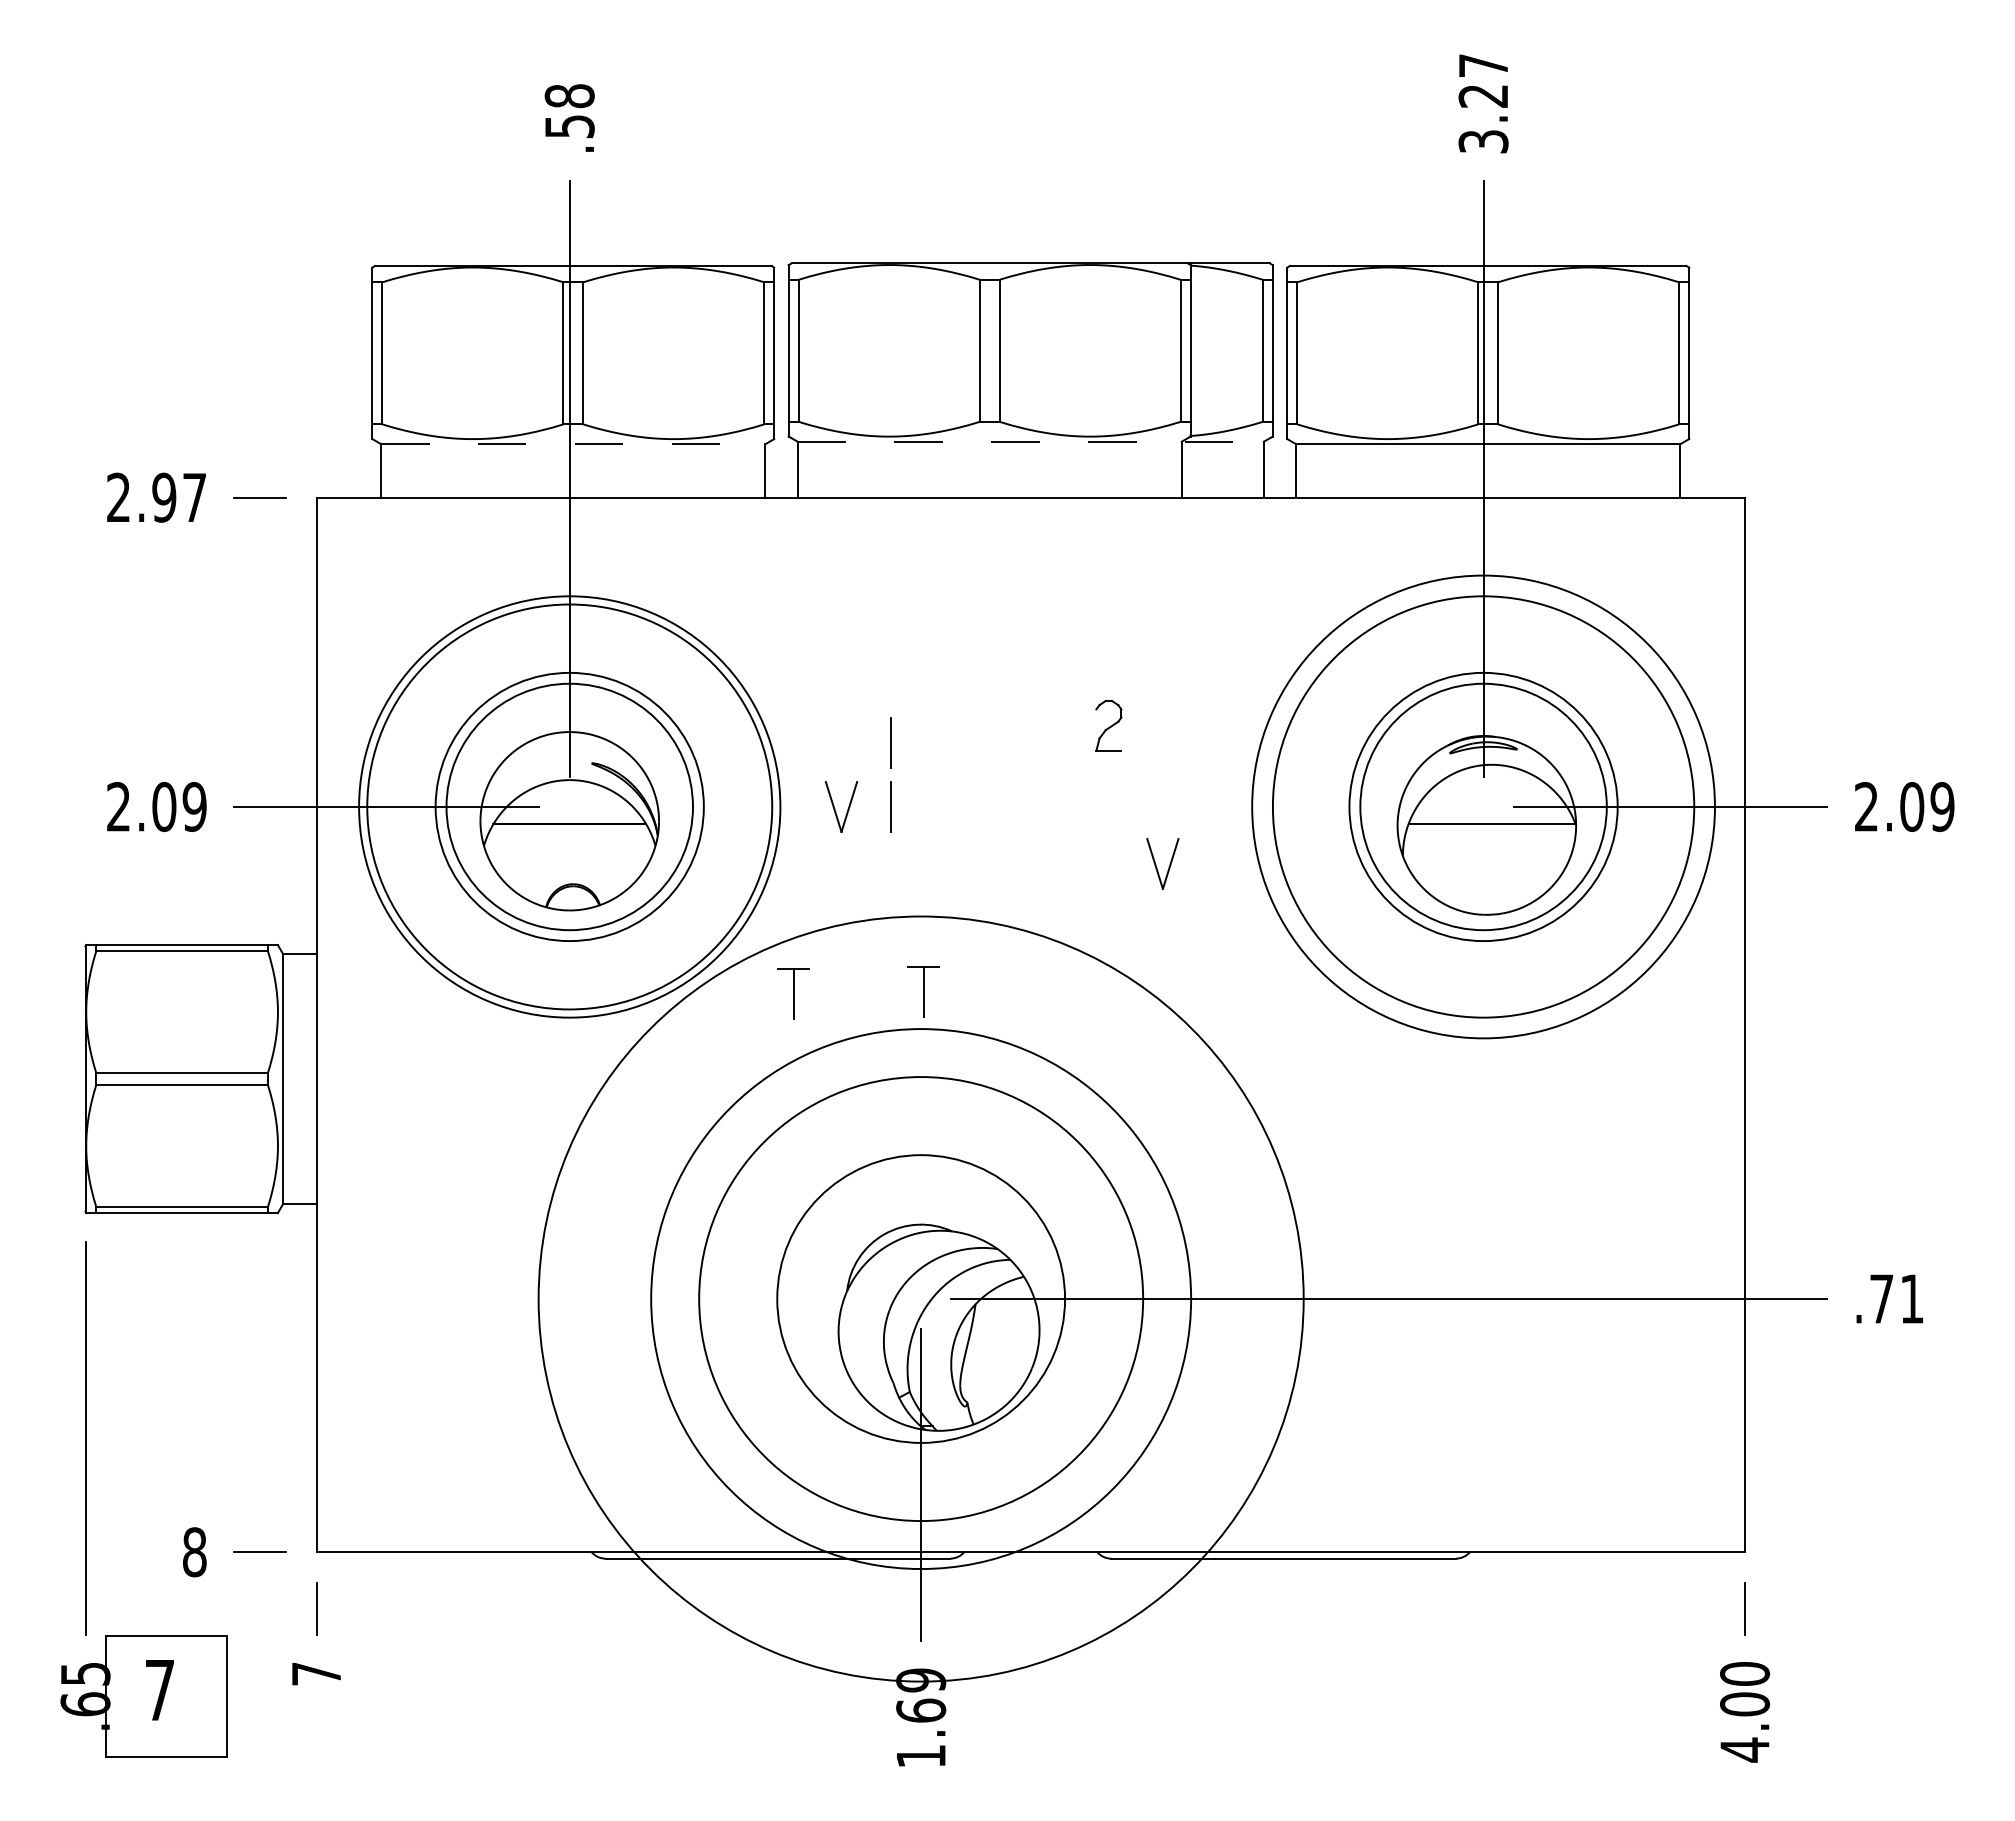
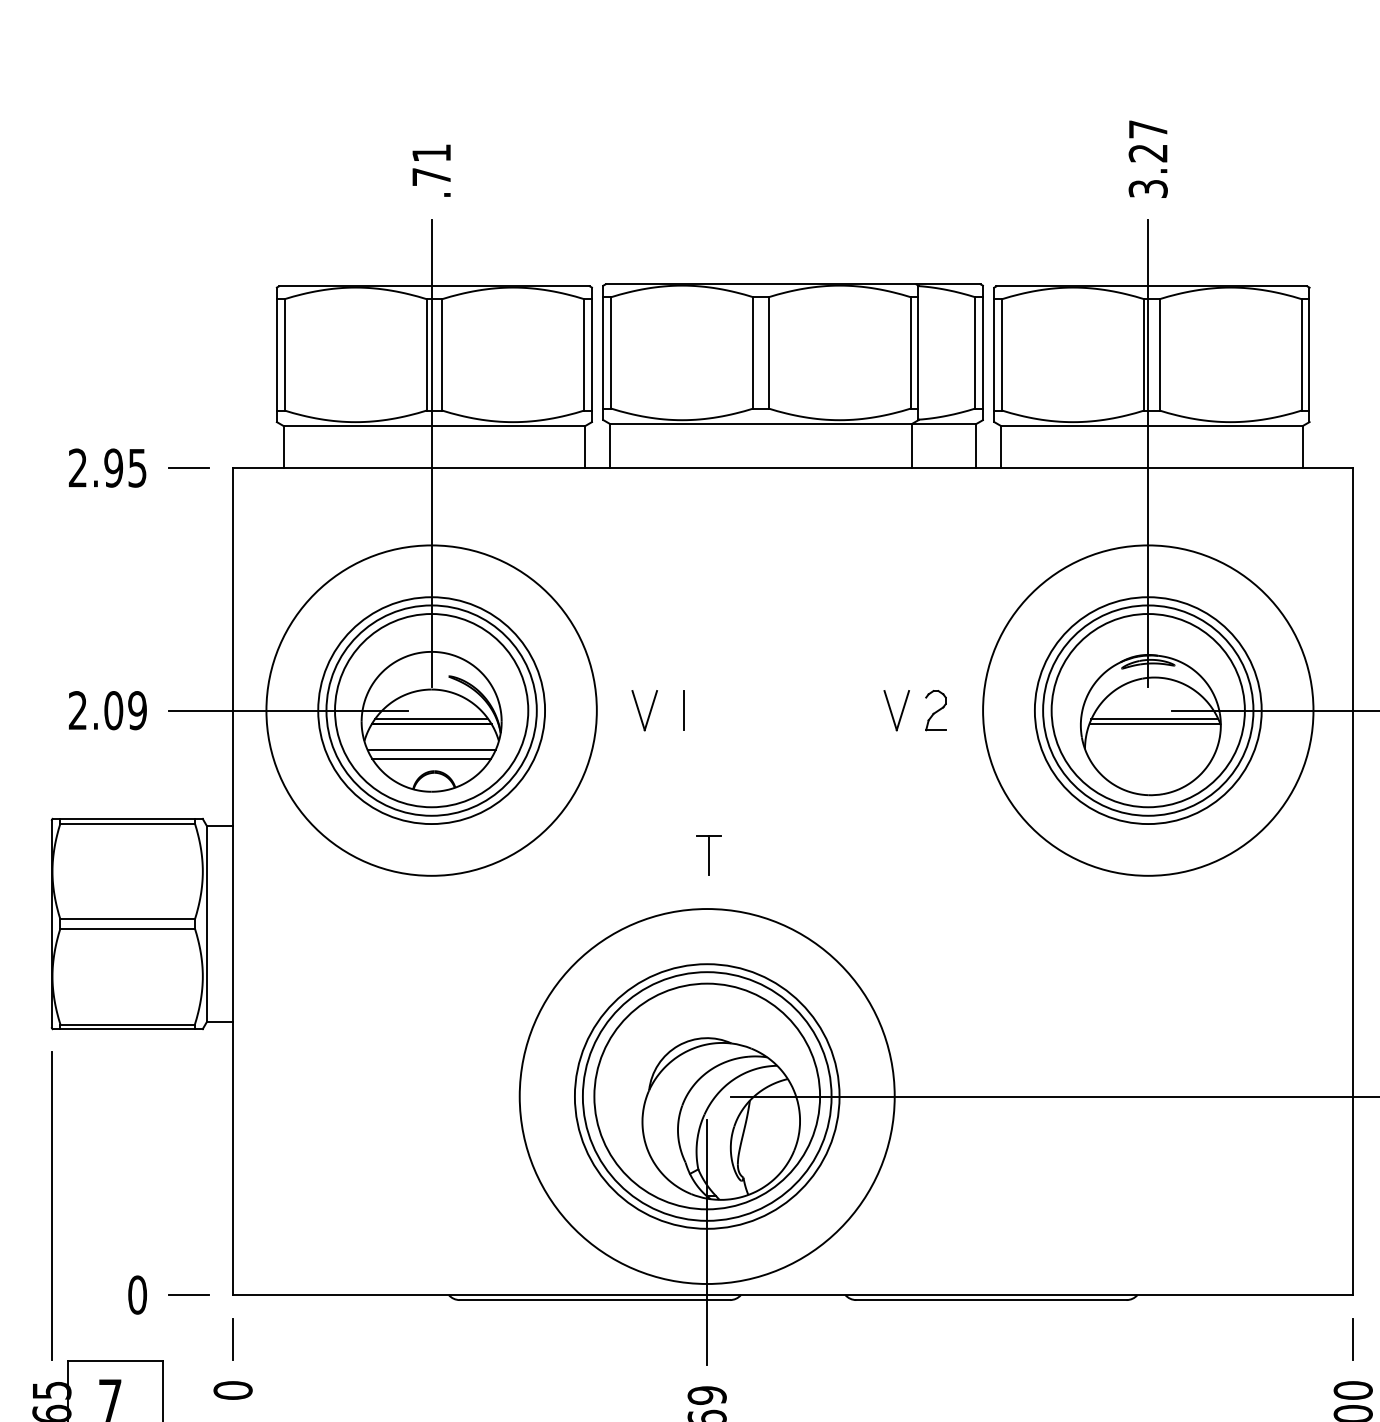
text: (569, 111) -> (431, 165), .58 -> .71
line: (1031, 441) -> (793, 424), dashed -> solid
line: (573, 444) -> (434, 426), dashed -> solid
text: (194, 497) -> (137, 467), 2.97 -> 2.95
part: (1108, 725) -> (935, 710), moved
line: (890, 742) -> (683, 660), removed
circle: (569, 806) -> (431, 710), size x0.71
circle: (1483, 806) -> (1148, 710), size x0.62
line: (569, 818) -> (431, 719), added
line: (1492, 818) -> (1155, 719), added
line: (569, 857) -> (431, 750), added
part: (1156, 864) -> (891, 711), moved
line: (569, 868) -> (431, 758), added
part: (793, 993) -> (607, 856), removed
circle: (920, 1298) -> (706, 1096), size x0.62
circle: (920, 1298) -> (706, 1096), size x0.71
circle: (921, 1298) -> (707, 1096), size x0.62
text: (194, 1552) -> (137, 1295), 8 -> 0
text: (316, 1673) -> (233, 1390), 7 -> 0

